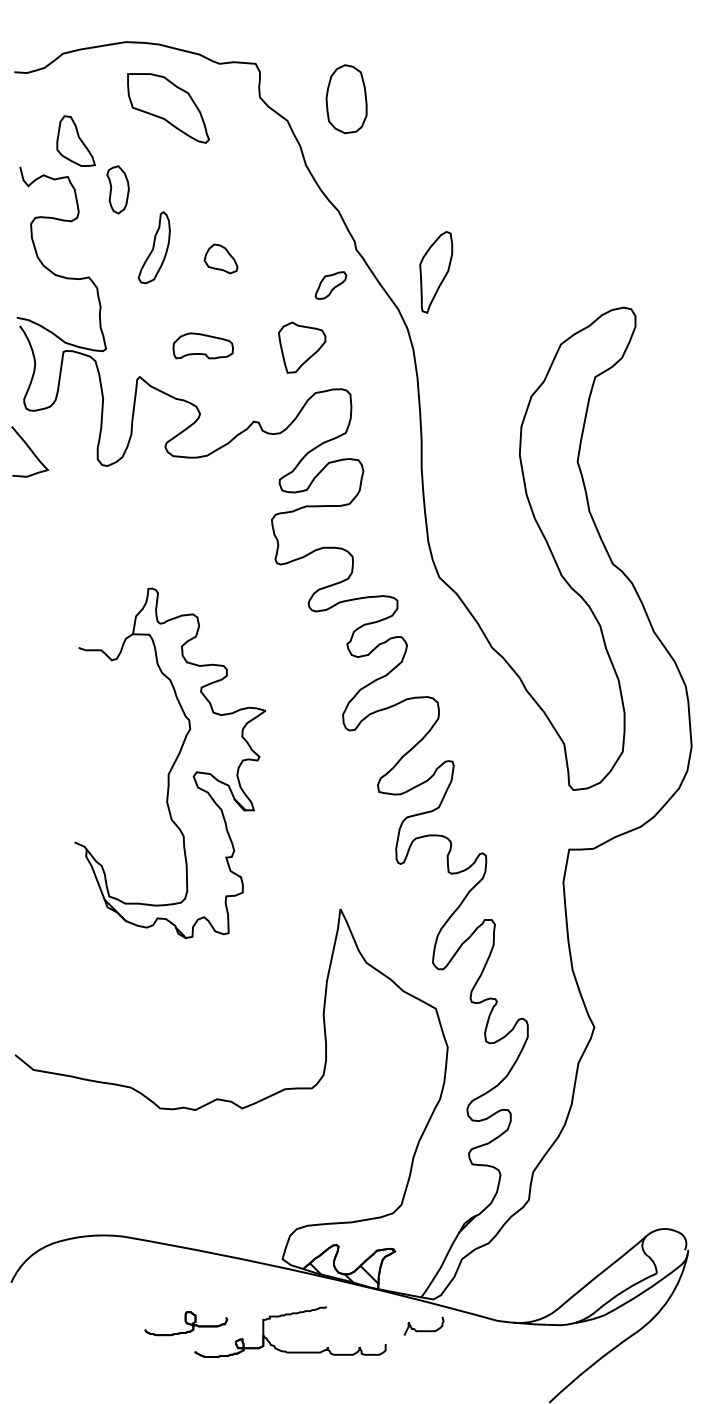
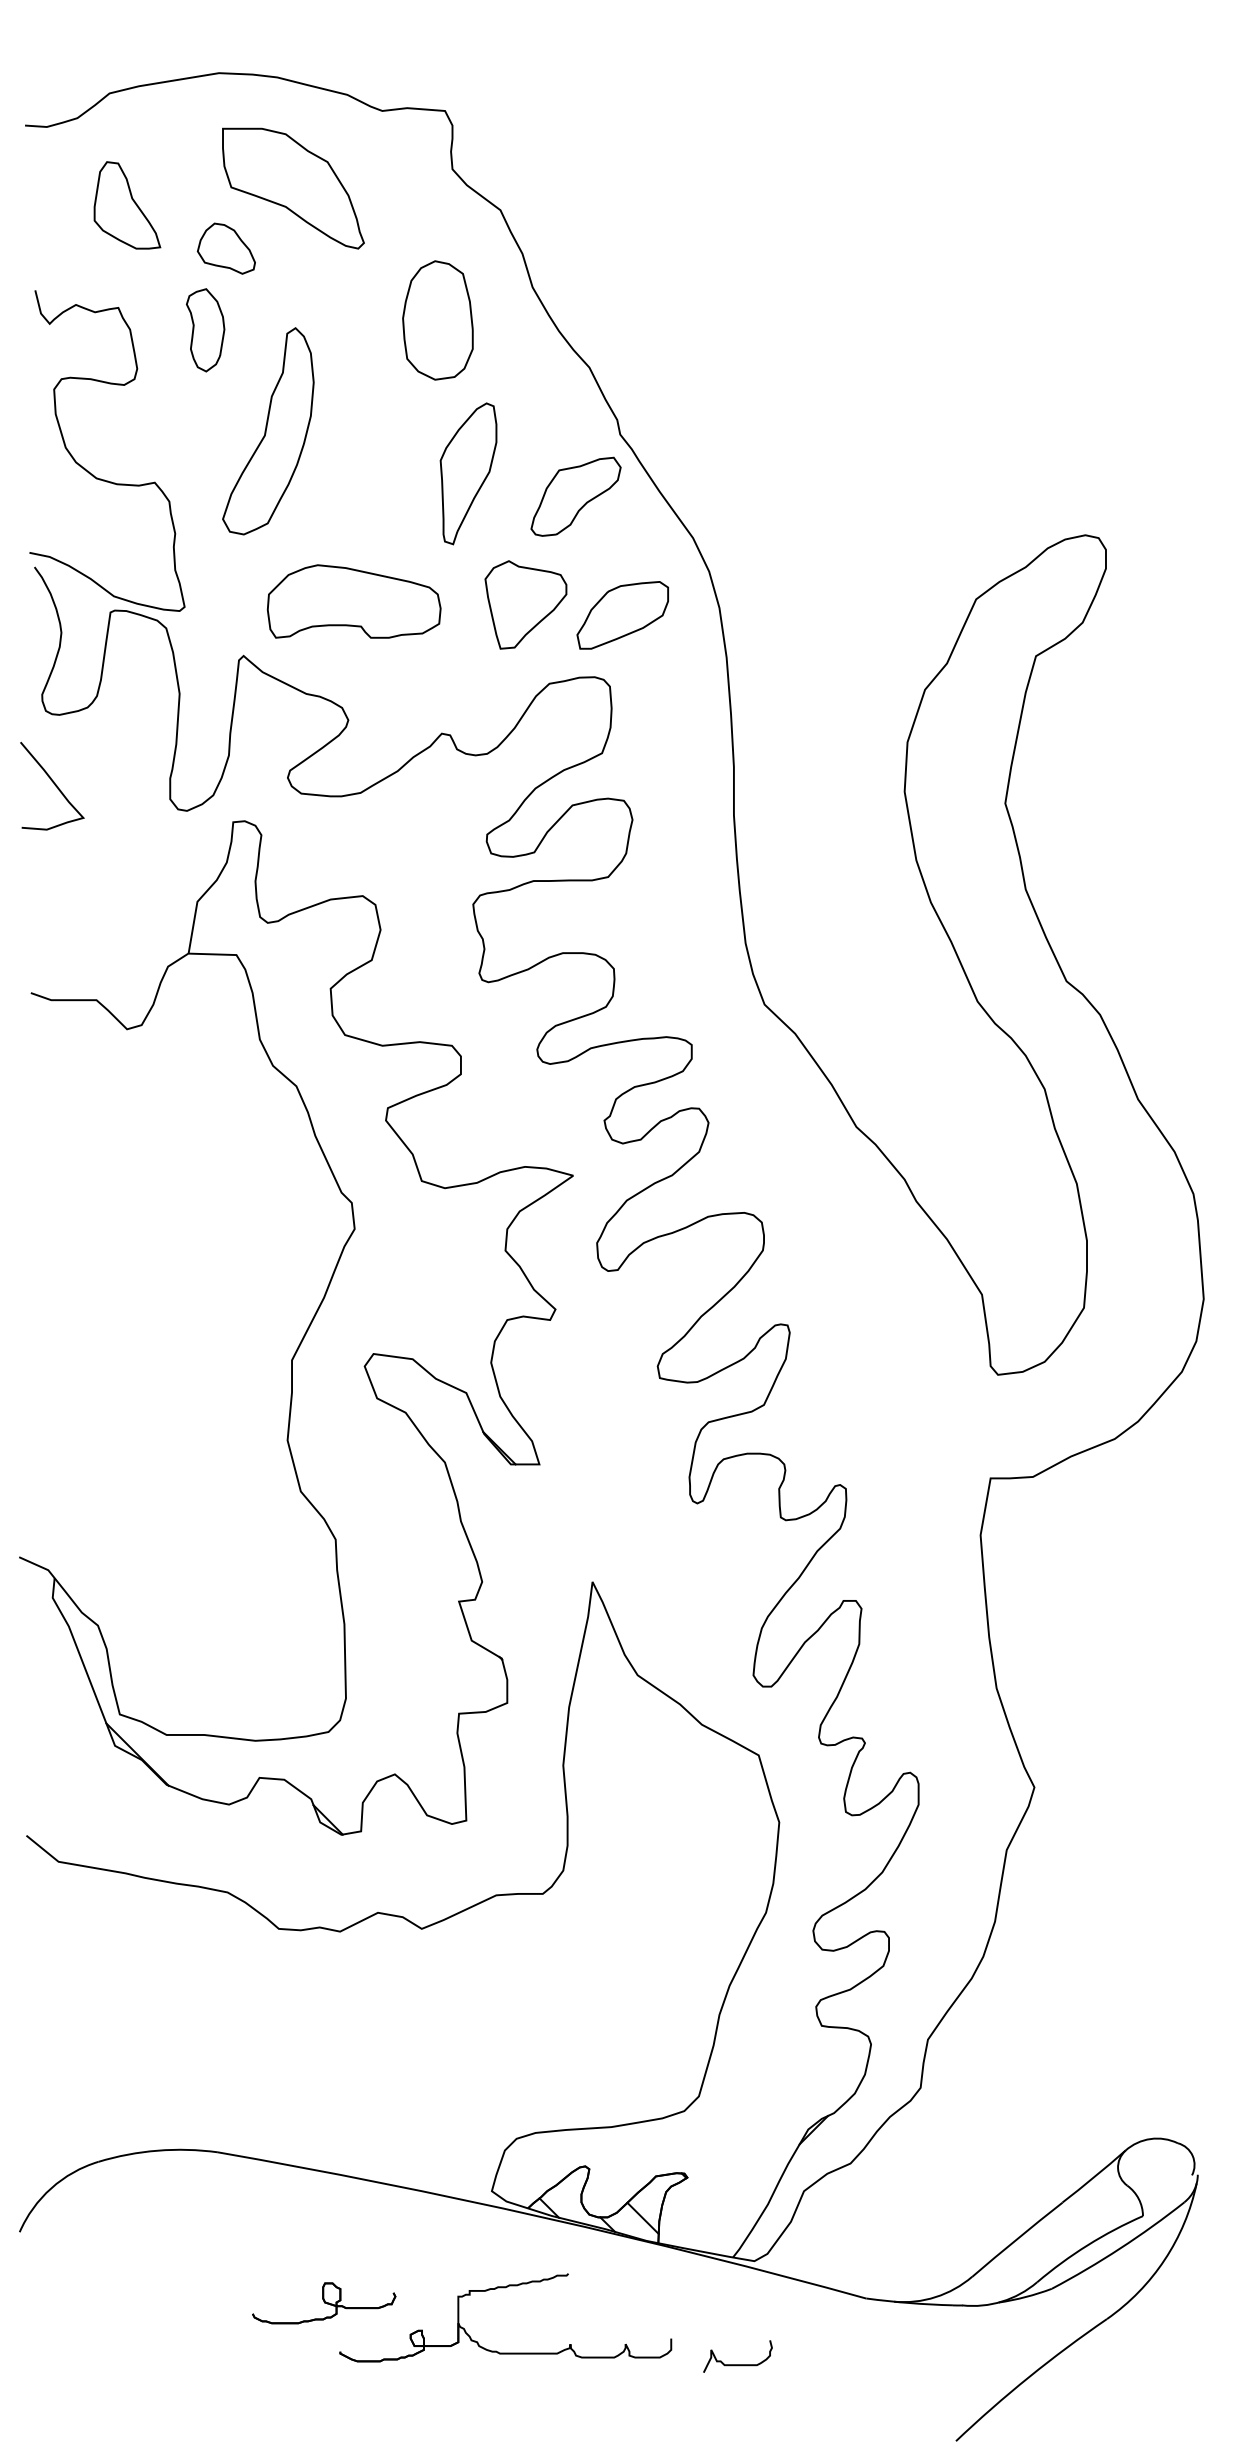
part: (346, 99) -> (437, 320), moved
part: (75, 140) -> (126, 204), moved
part: (154, 247) -> (268, 430), size x1.67
part: (220, 258) -> (225, 247), moved
part: (436, 272) -> (469, 474), moved
part: (330, 285) -> (575, 496), size x1.67
part: (202, 345) -> (352, 601), size x1.67
part: (357, 353) -> (622, 615), added
part: (169, 763) -> (295, 1328), size x1.67
curve: (423, 1330) -> (737, 2363), moved

